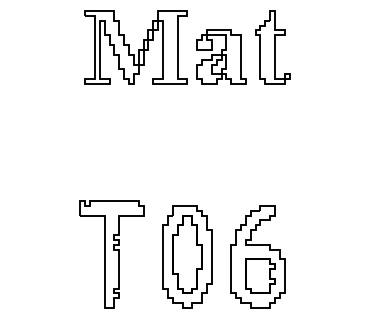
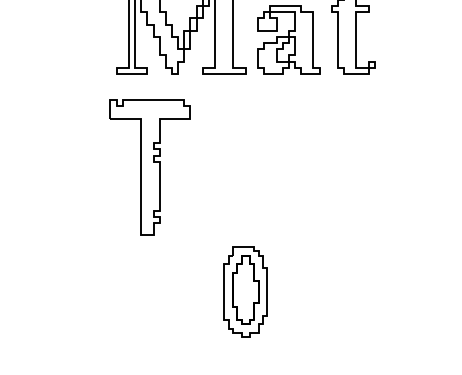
part: (111, 254) -> (149, 167), moved
part: (187, 256) -> (245, 291), size x0.7
part: (257, 256) -> (334, 291), removed

